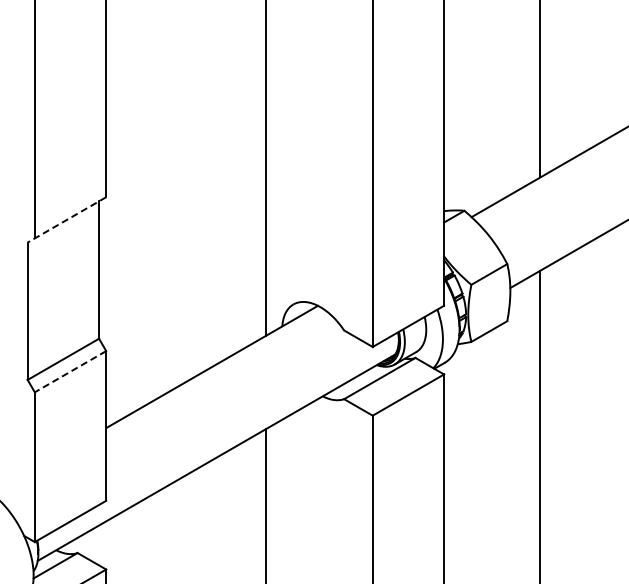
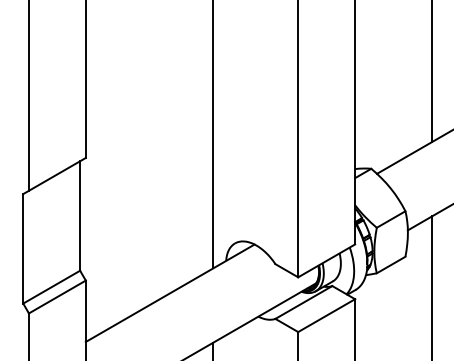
line: (66, 220) -> (54, 176), dashed -> solid
line: (70, 371) -> (57, 296), dashed -> solid

